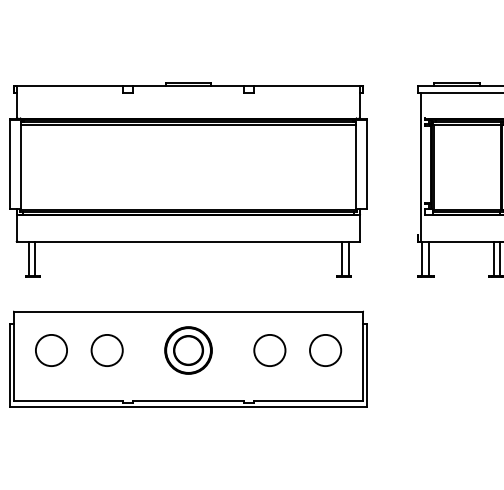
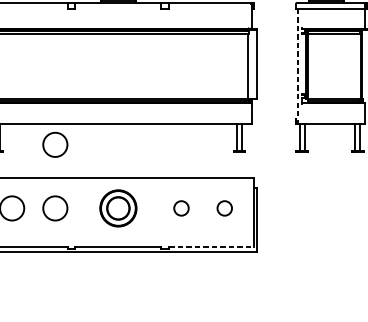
line: (420, 167) -> (298, 66), solid -> dashed
circle: (106, 268) -> (54, 144), added
circle: (269, 350) -> (181, 208), size x0.6
circle: (325, 350) -> (224, 208), size x0.6
line: (308, 400) -> (211, 247), solid -> dashed

